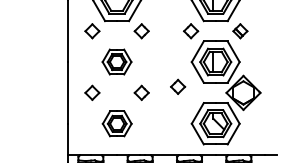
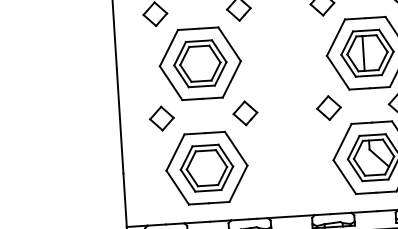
part: (116, 61) -> (199, 62), size x1.67
part: (178, 86) -> (329, 107), moved
part: (117, 123) -> (207, 167), size x1.67

